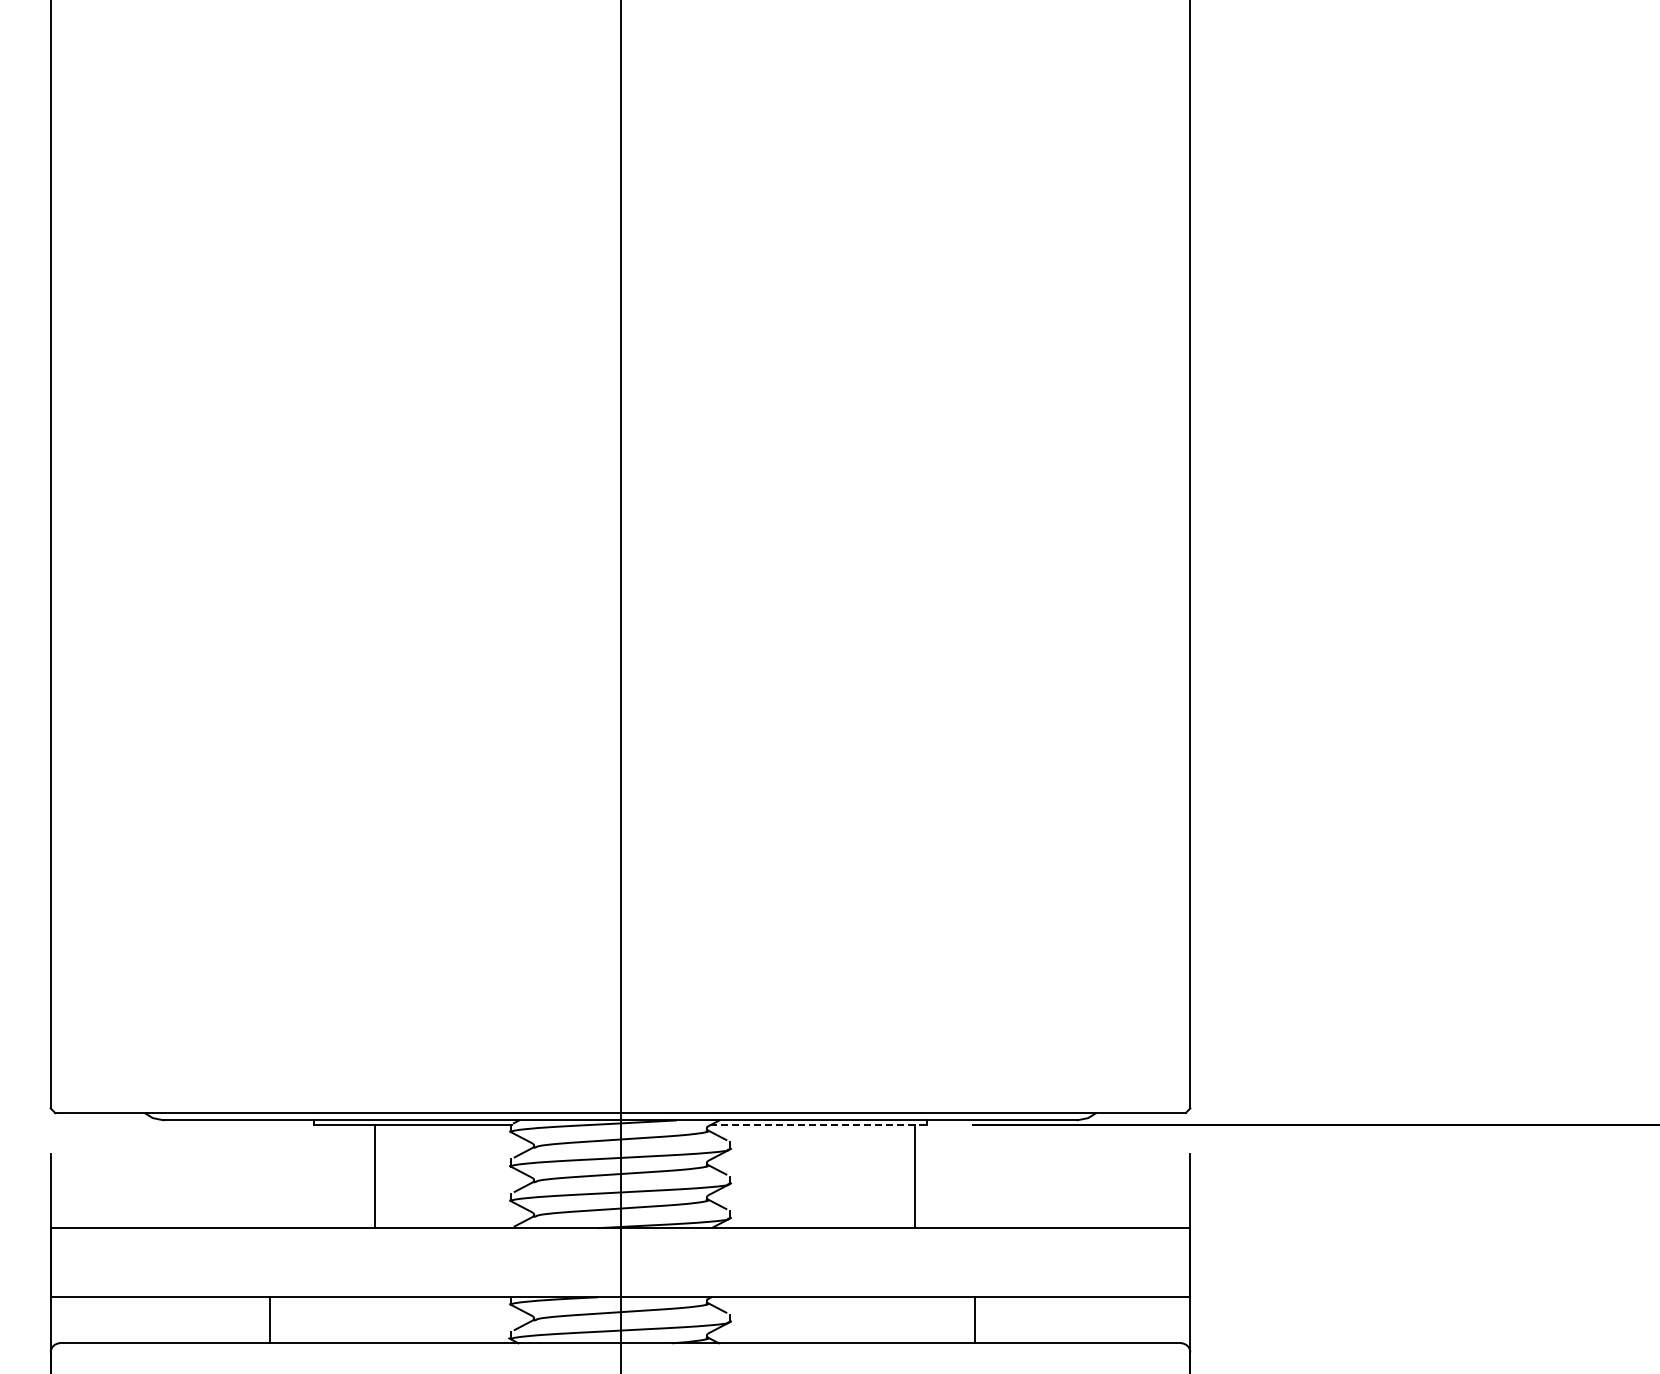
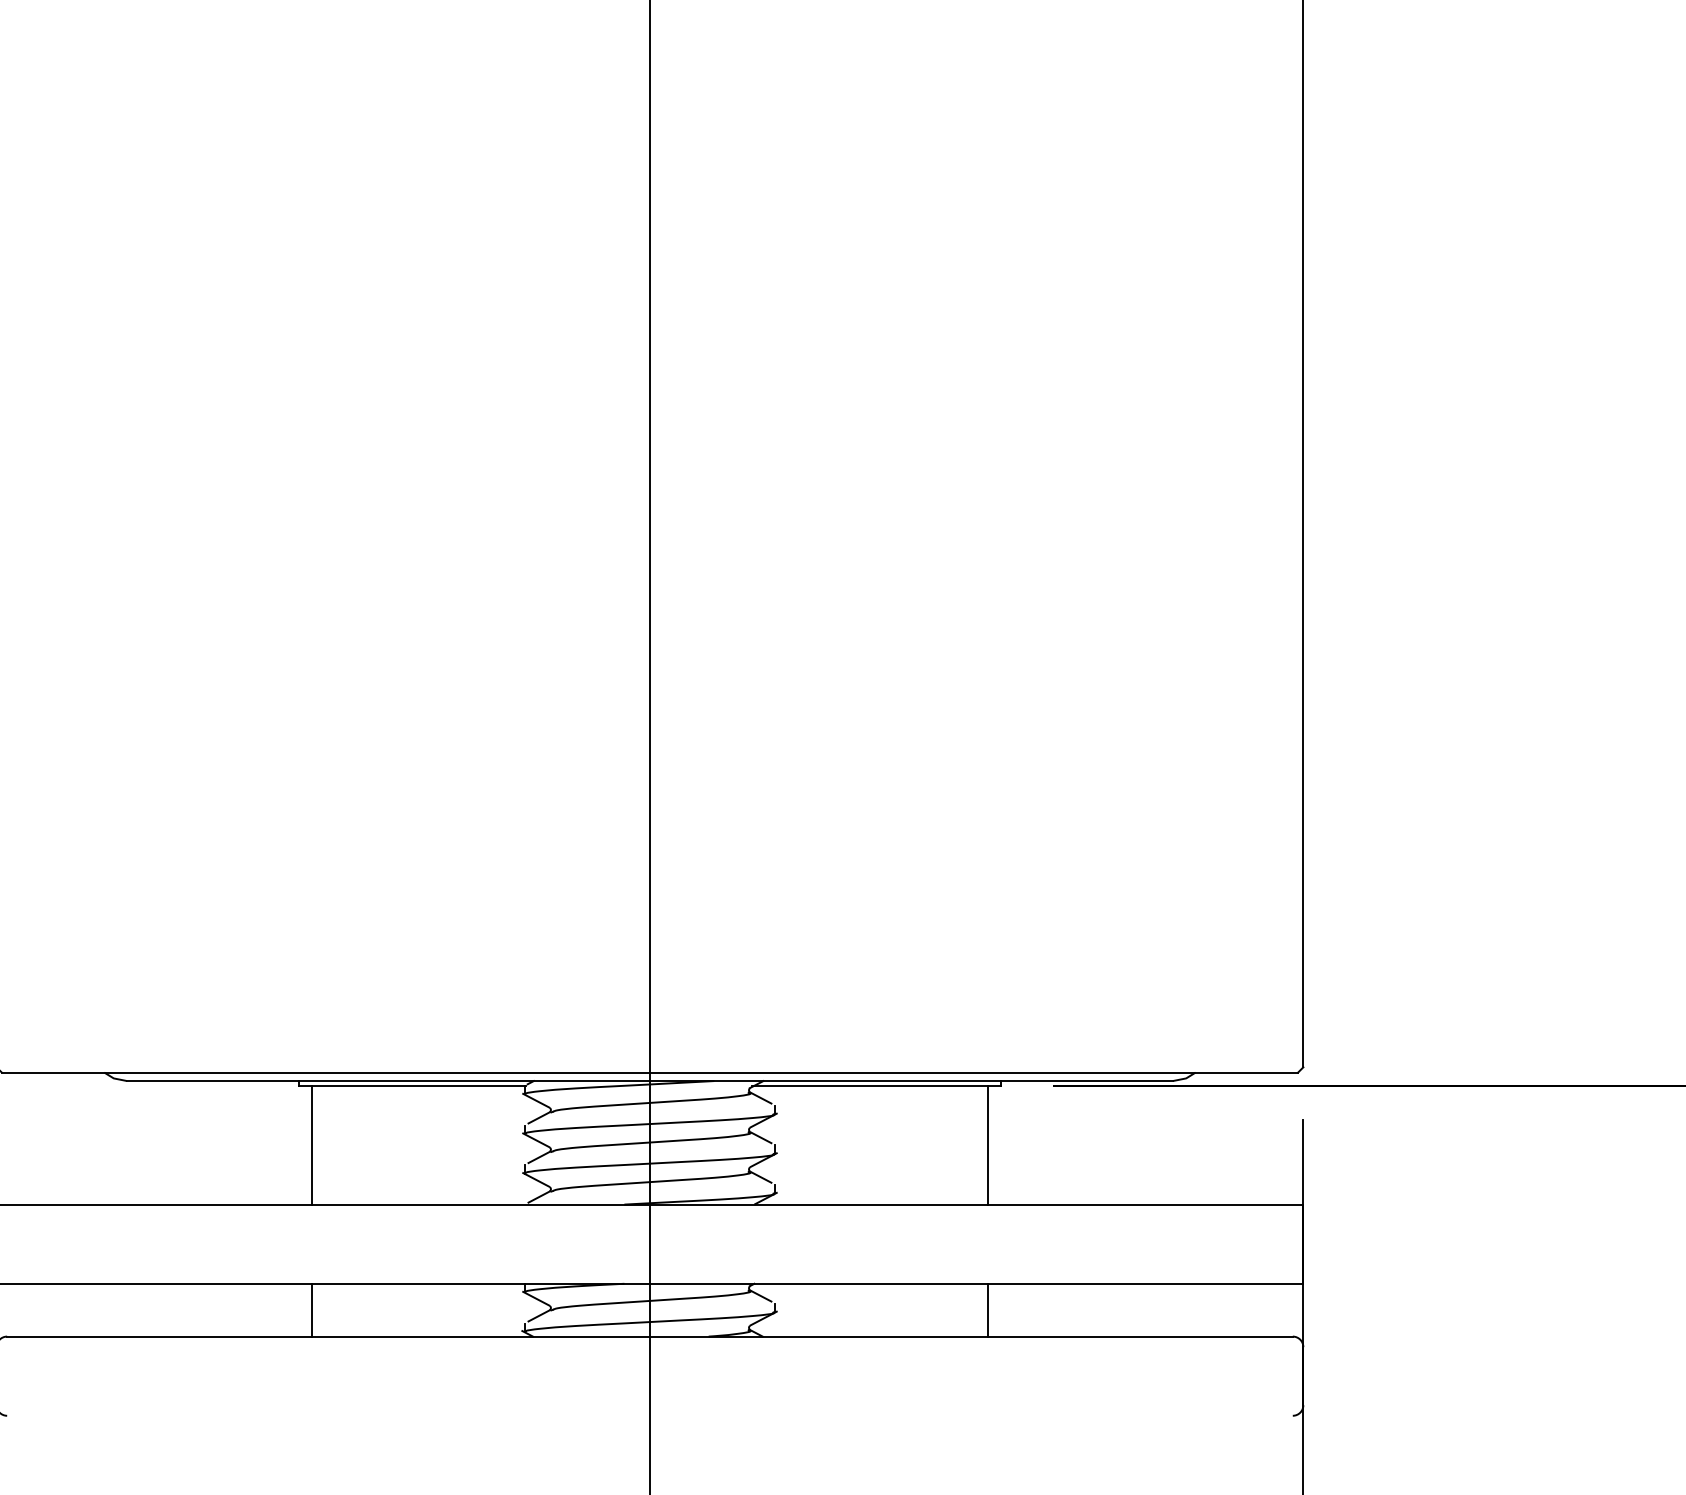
line: (818, 1124) -> (877, 1085), dashed -> solid
line: (374, 1176) -> (311, 1145), moved
line: (269, 1320) -> (311, 1310), moved
line: (975, 1320) -> (988, 1310), moved

